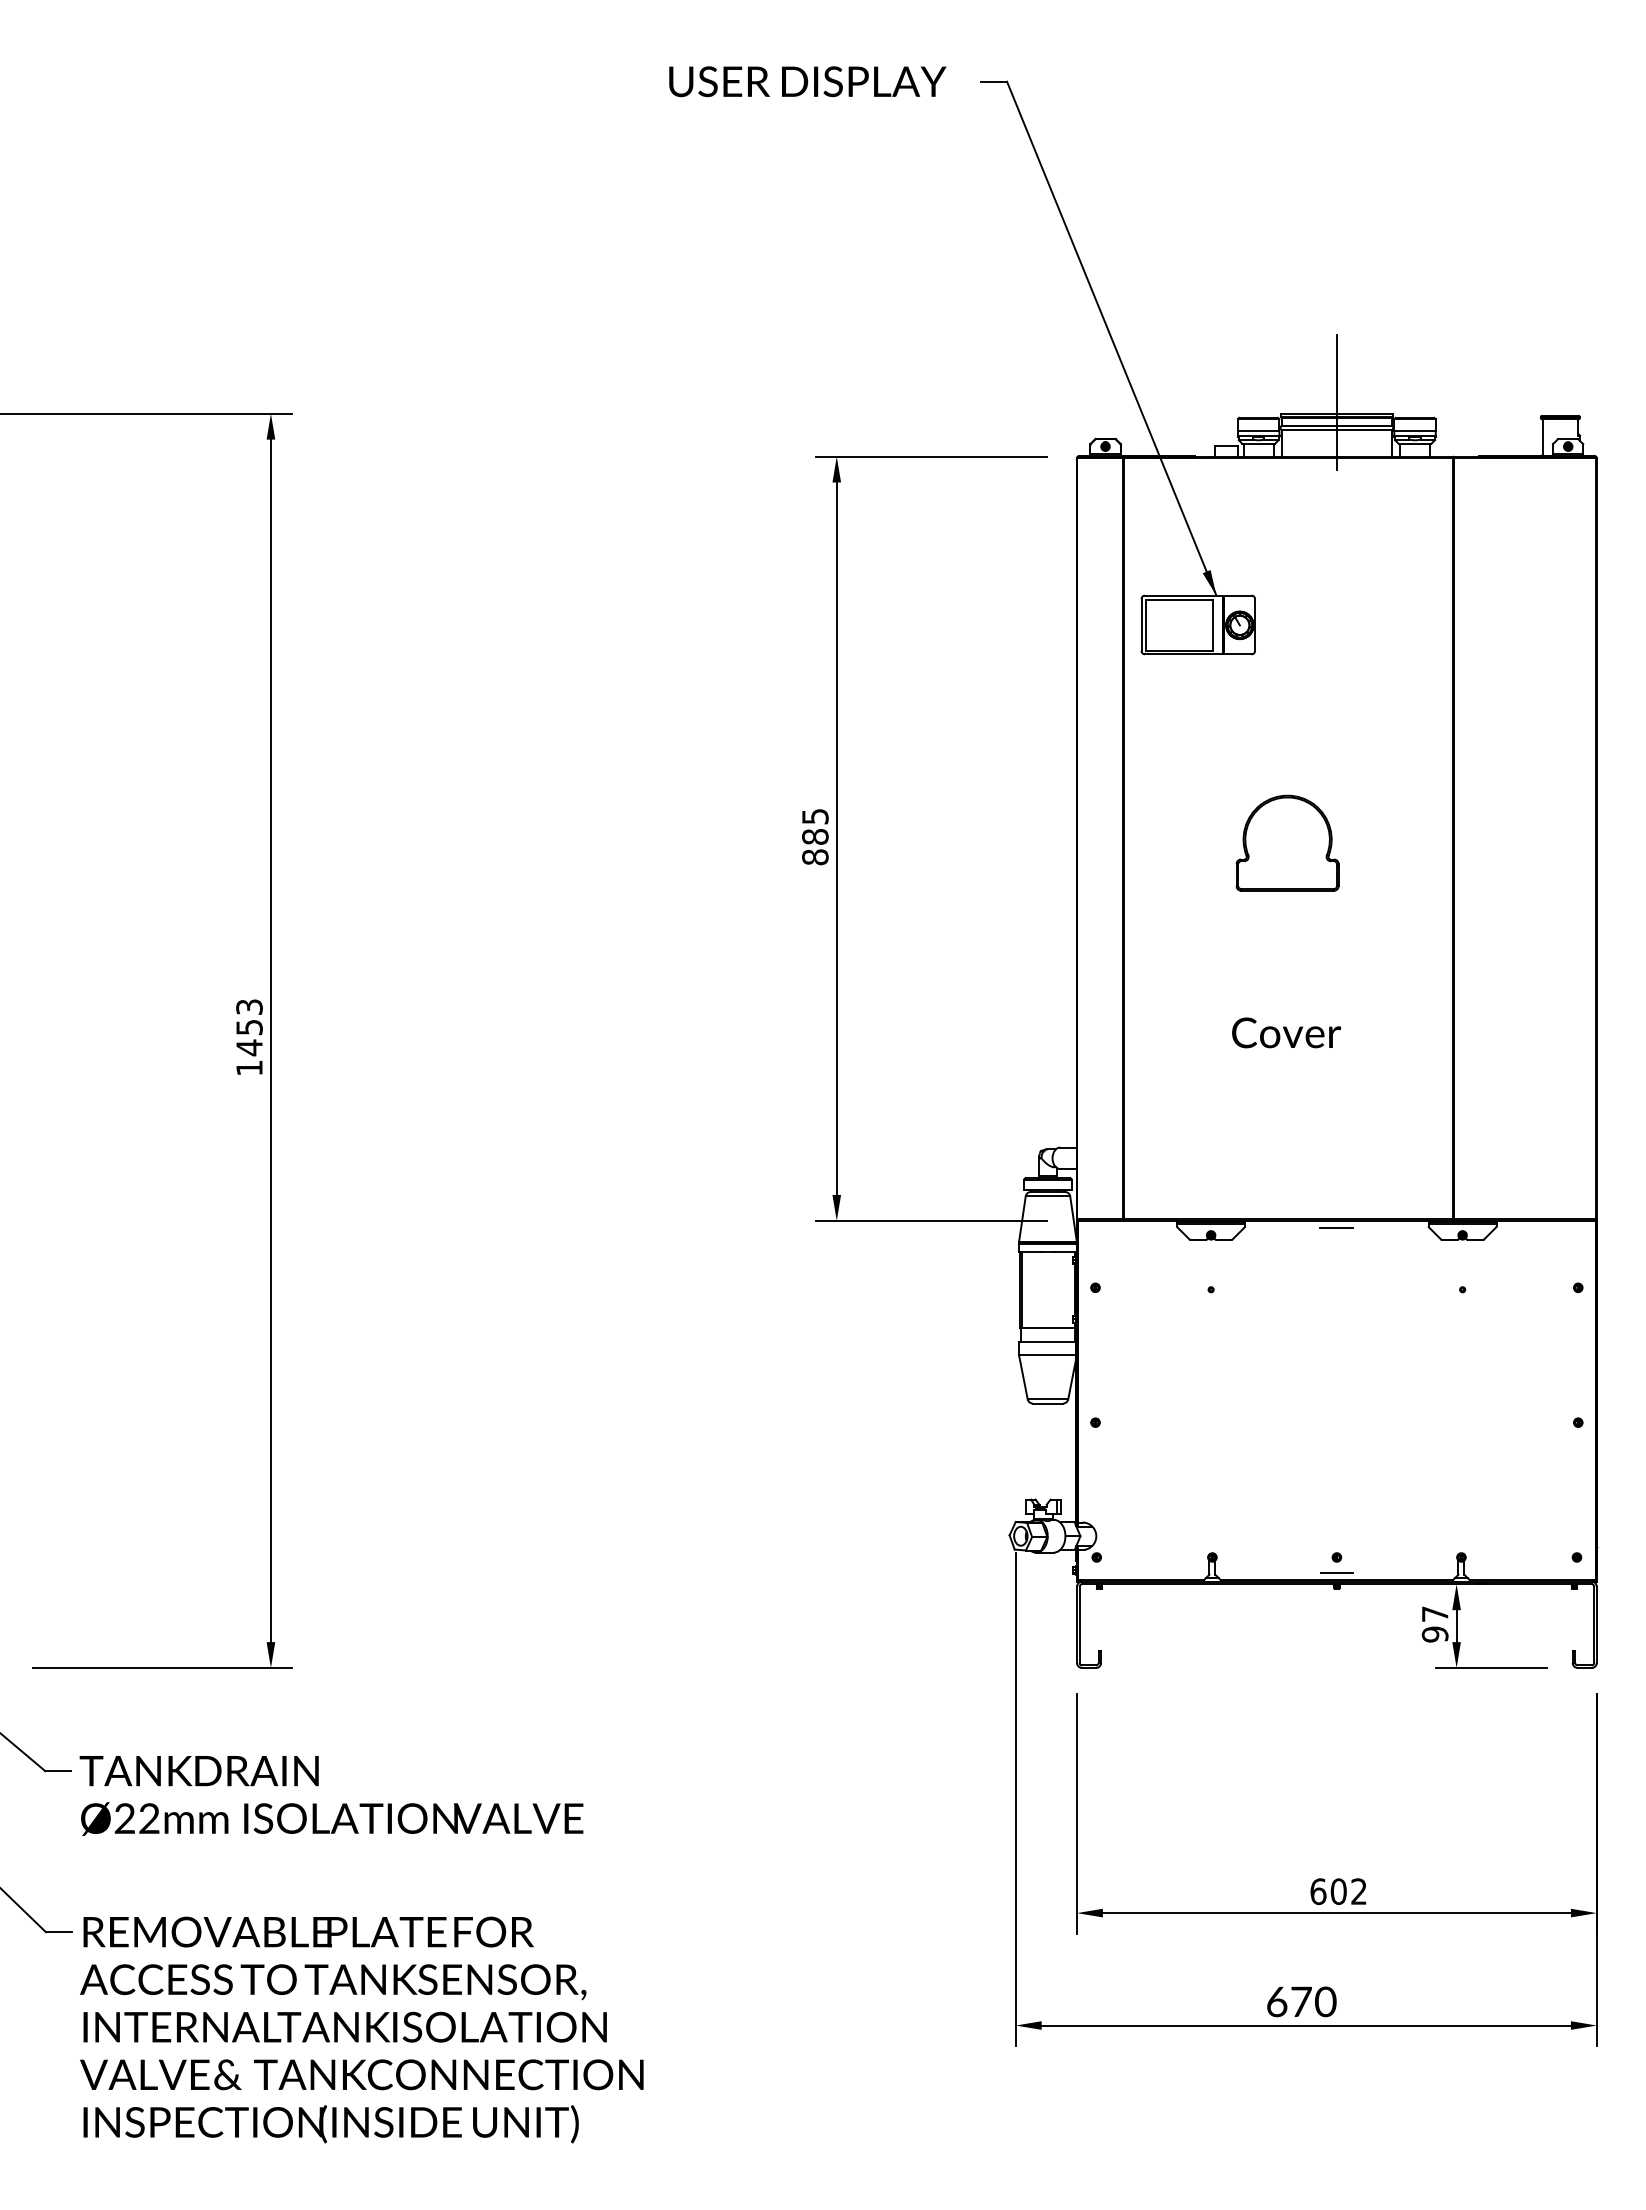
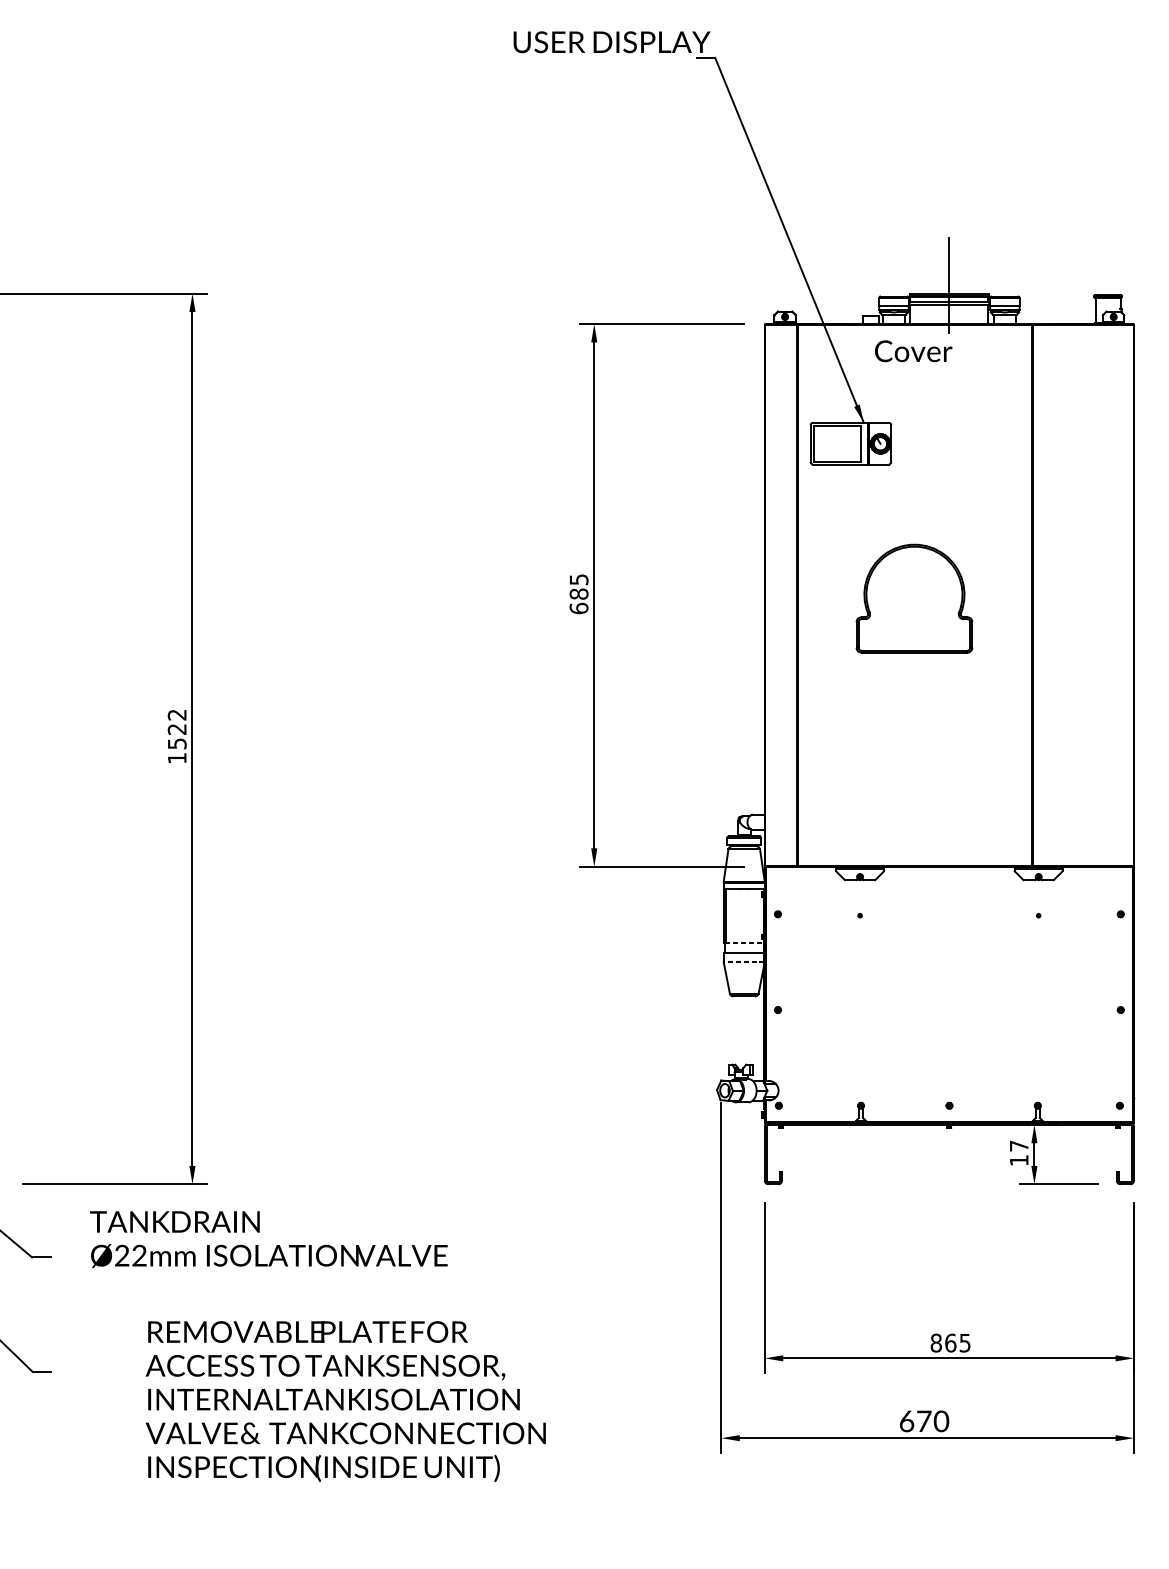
text: (807, 81) -> (611, 42), moved
part: (1287, 842) -> (914, 598), size x1.6
text: (815, 857) -> (579, 608), 885 -> 685
text: (249, 1027) -> (177, 729), 1453 -> 1522
text: (1286, 1032) -> (913, 350), moved
line: (1336, 1227) -> (949, 871), removed
line: (1048, 1328) -> (744, 943), solid -> dashed
line: (1047, 1355) -> (743, 962), solid -> dashed
line: (1336, 1573) -> (949, 1117), removed
text: (1434, 1634) -> (1018, 1160), 97 -> 17
text: (331, 1795) -> (268, 1239), moved
text: (1338, 1891) -> (950, 1342), 602 -> 865
text: (361, 2029) -> (345, 1401), moved

